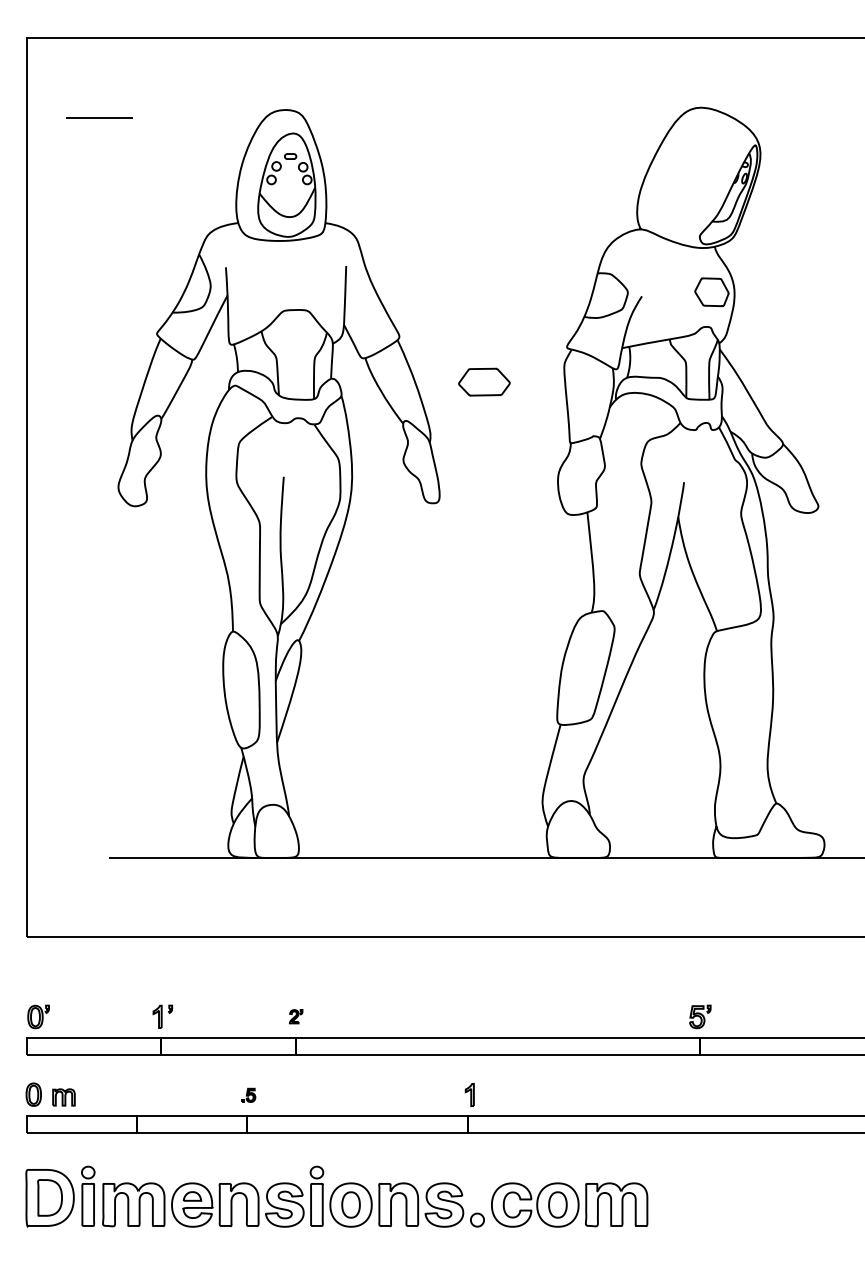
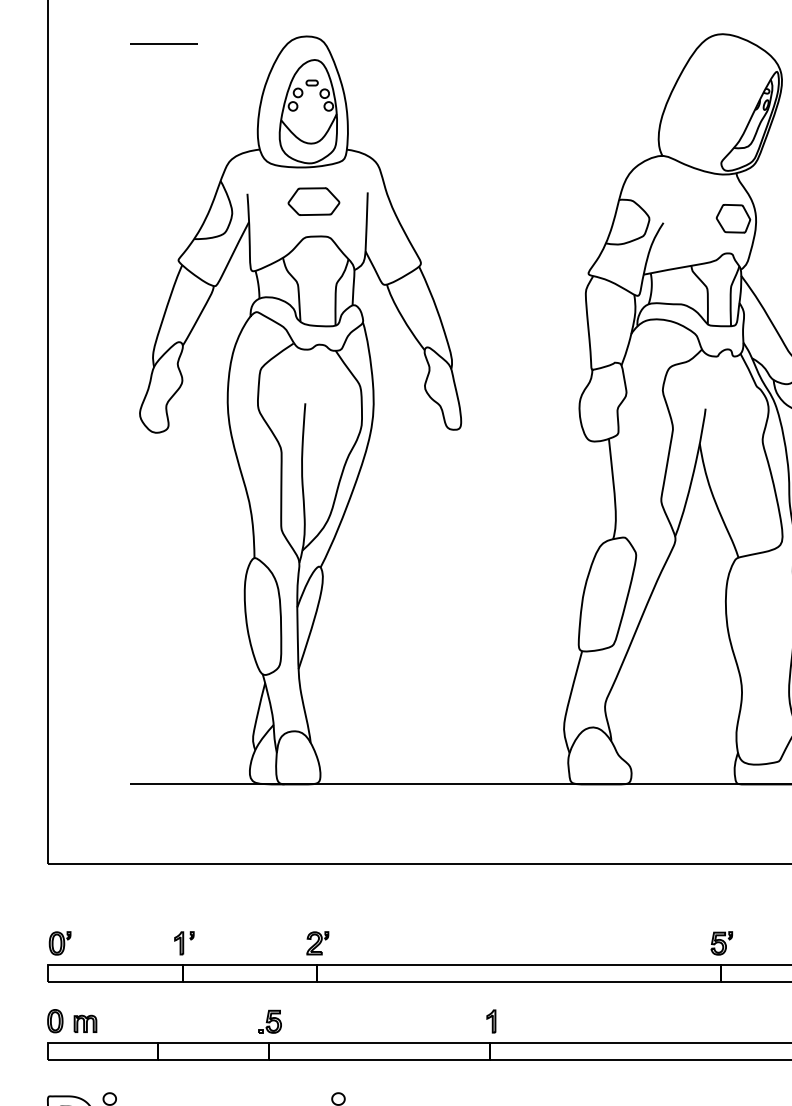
line: (99, 117) -> (164, 43), moved
part: (484, 381) -> (314, 200), moved
part: (295, 1016) -> (317, 942), size x1.67
part: (248, 1095) -> (270, 1021), size x1.67

